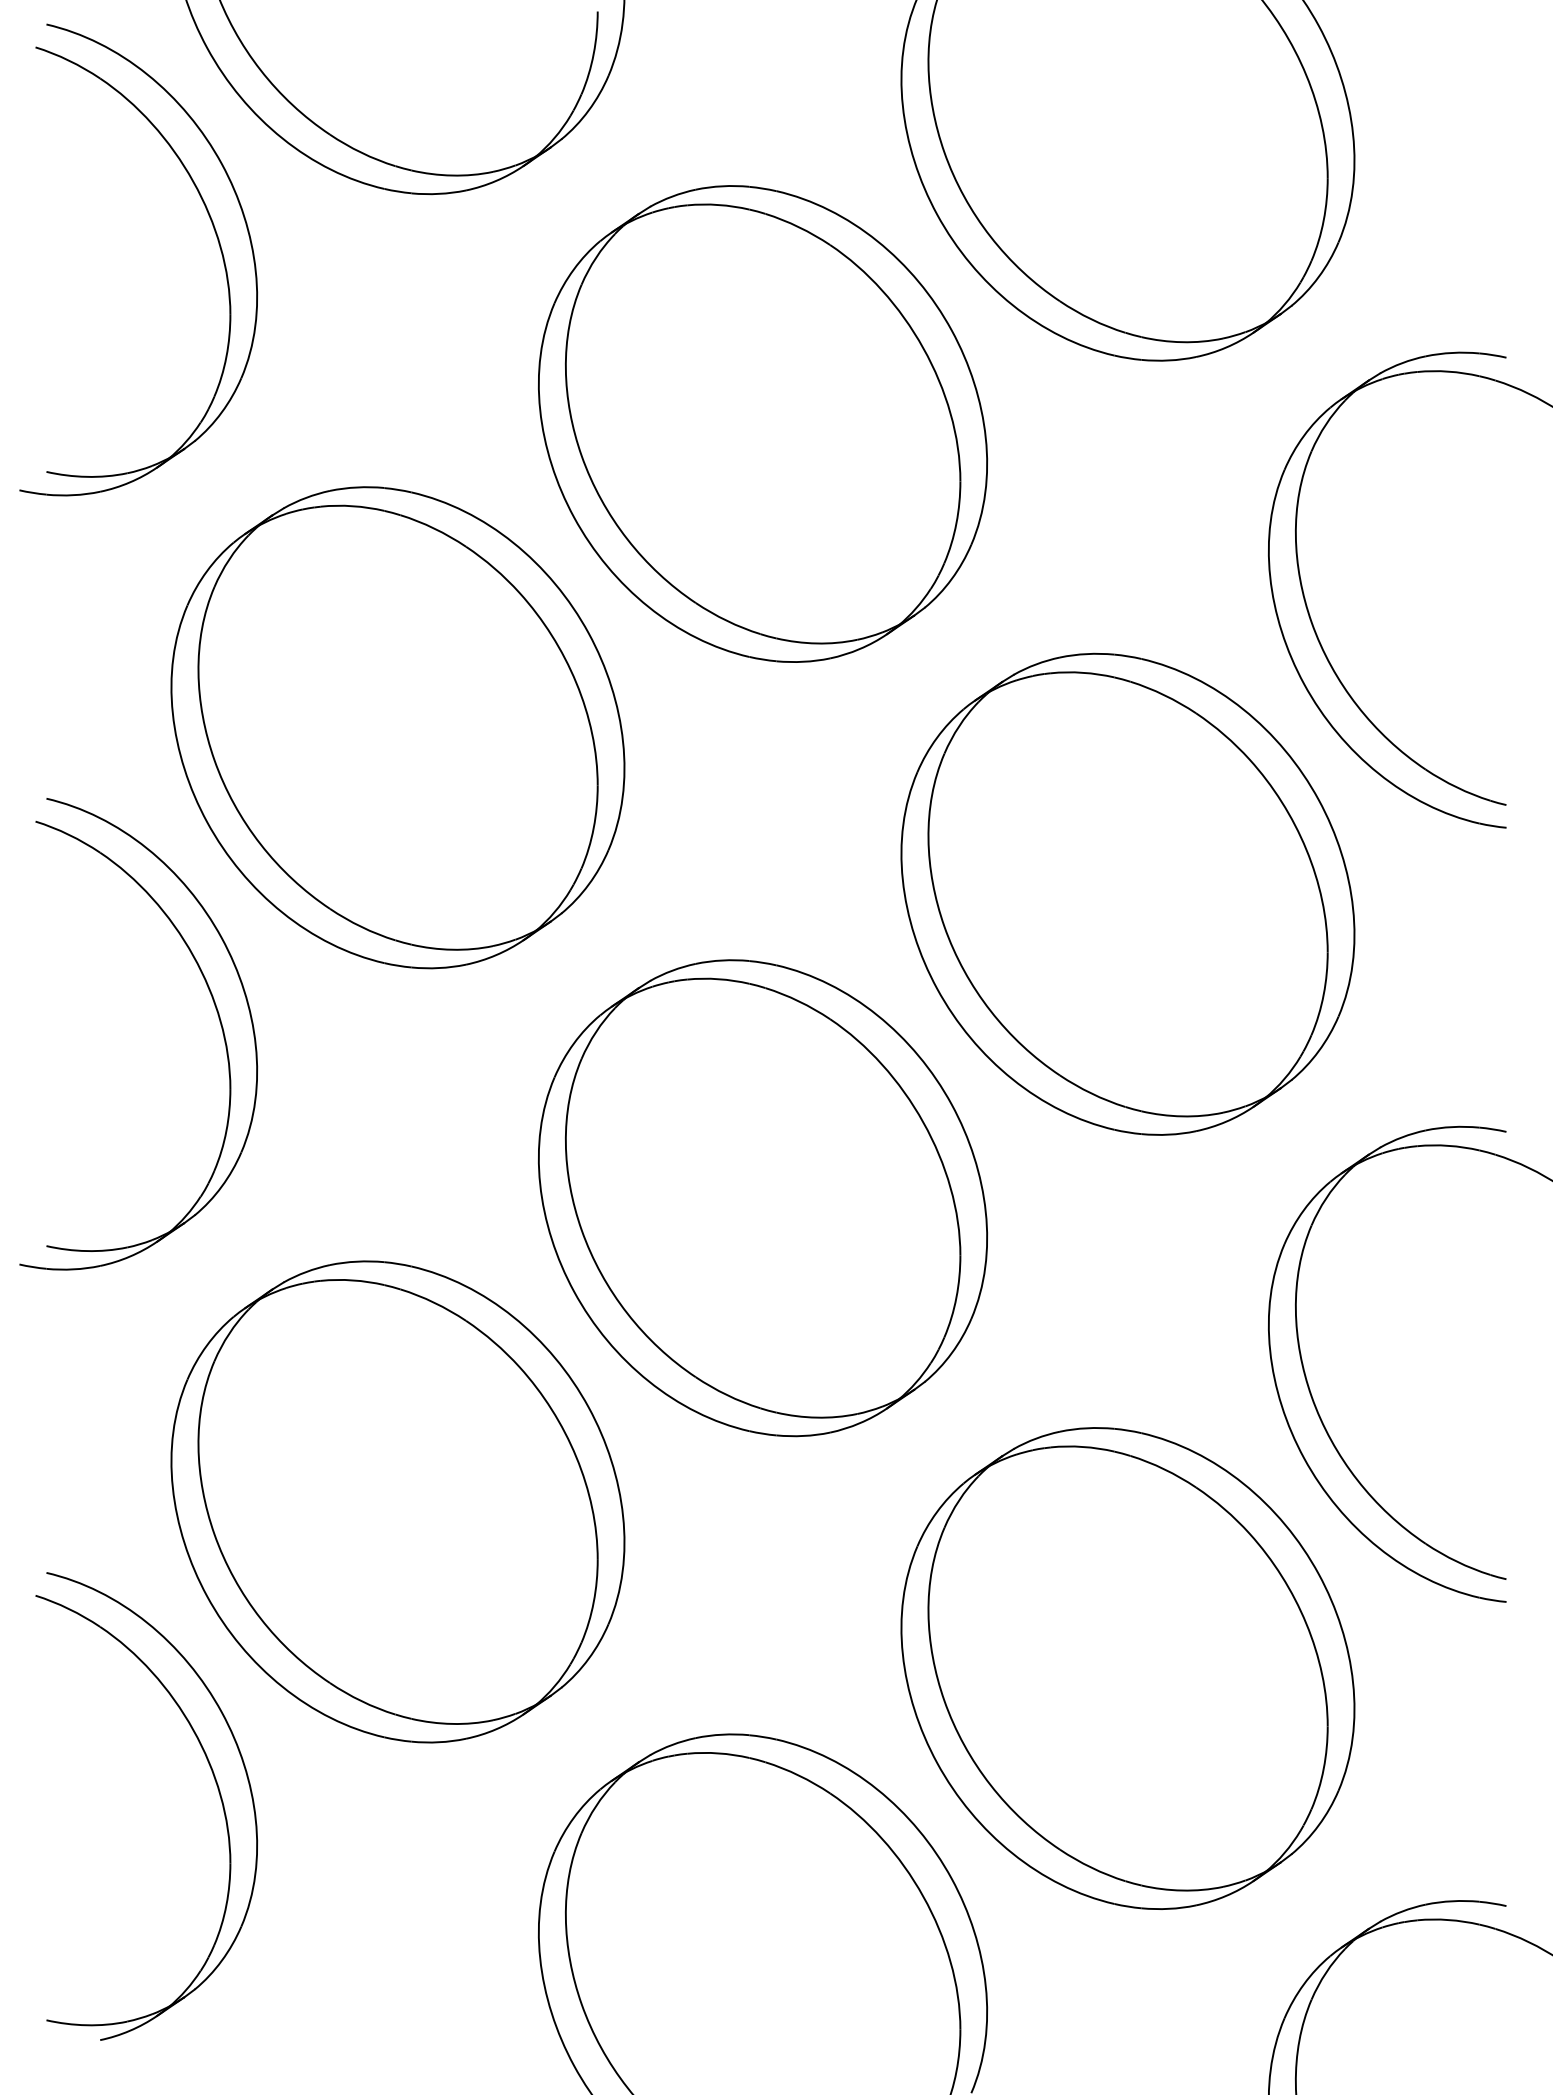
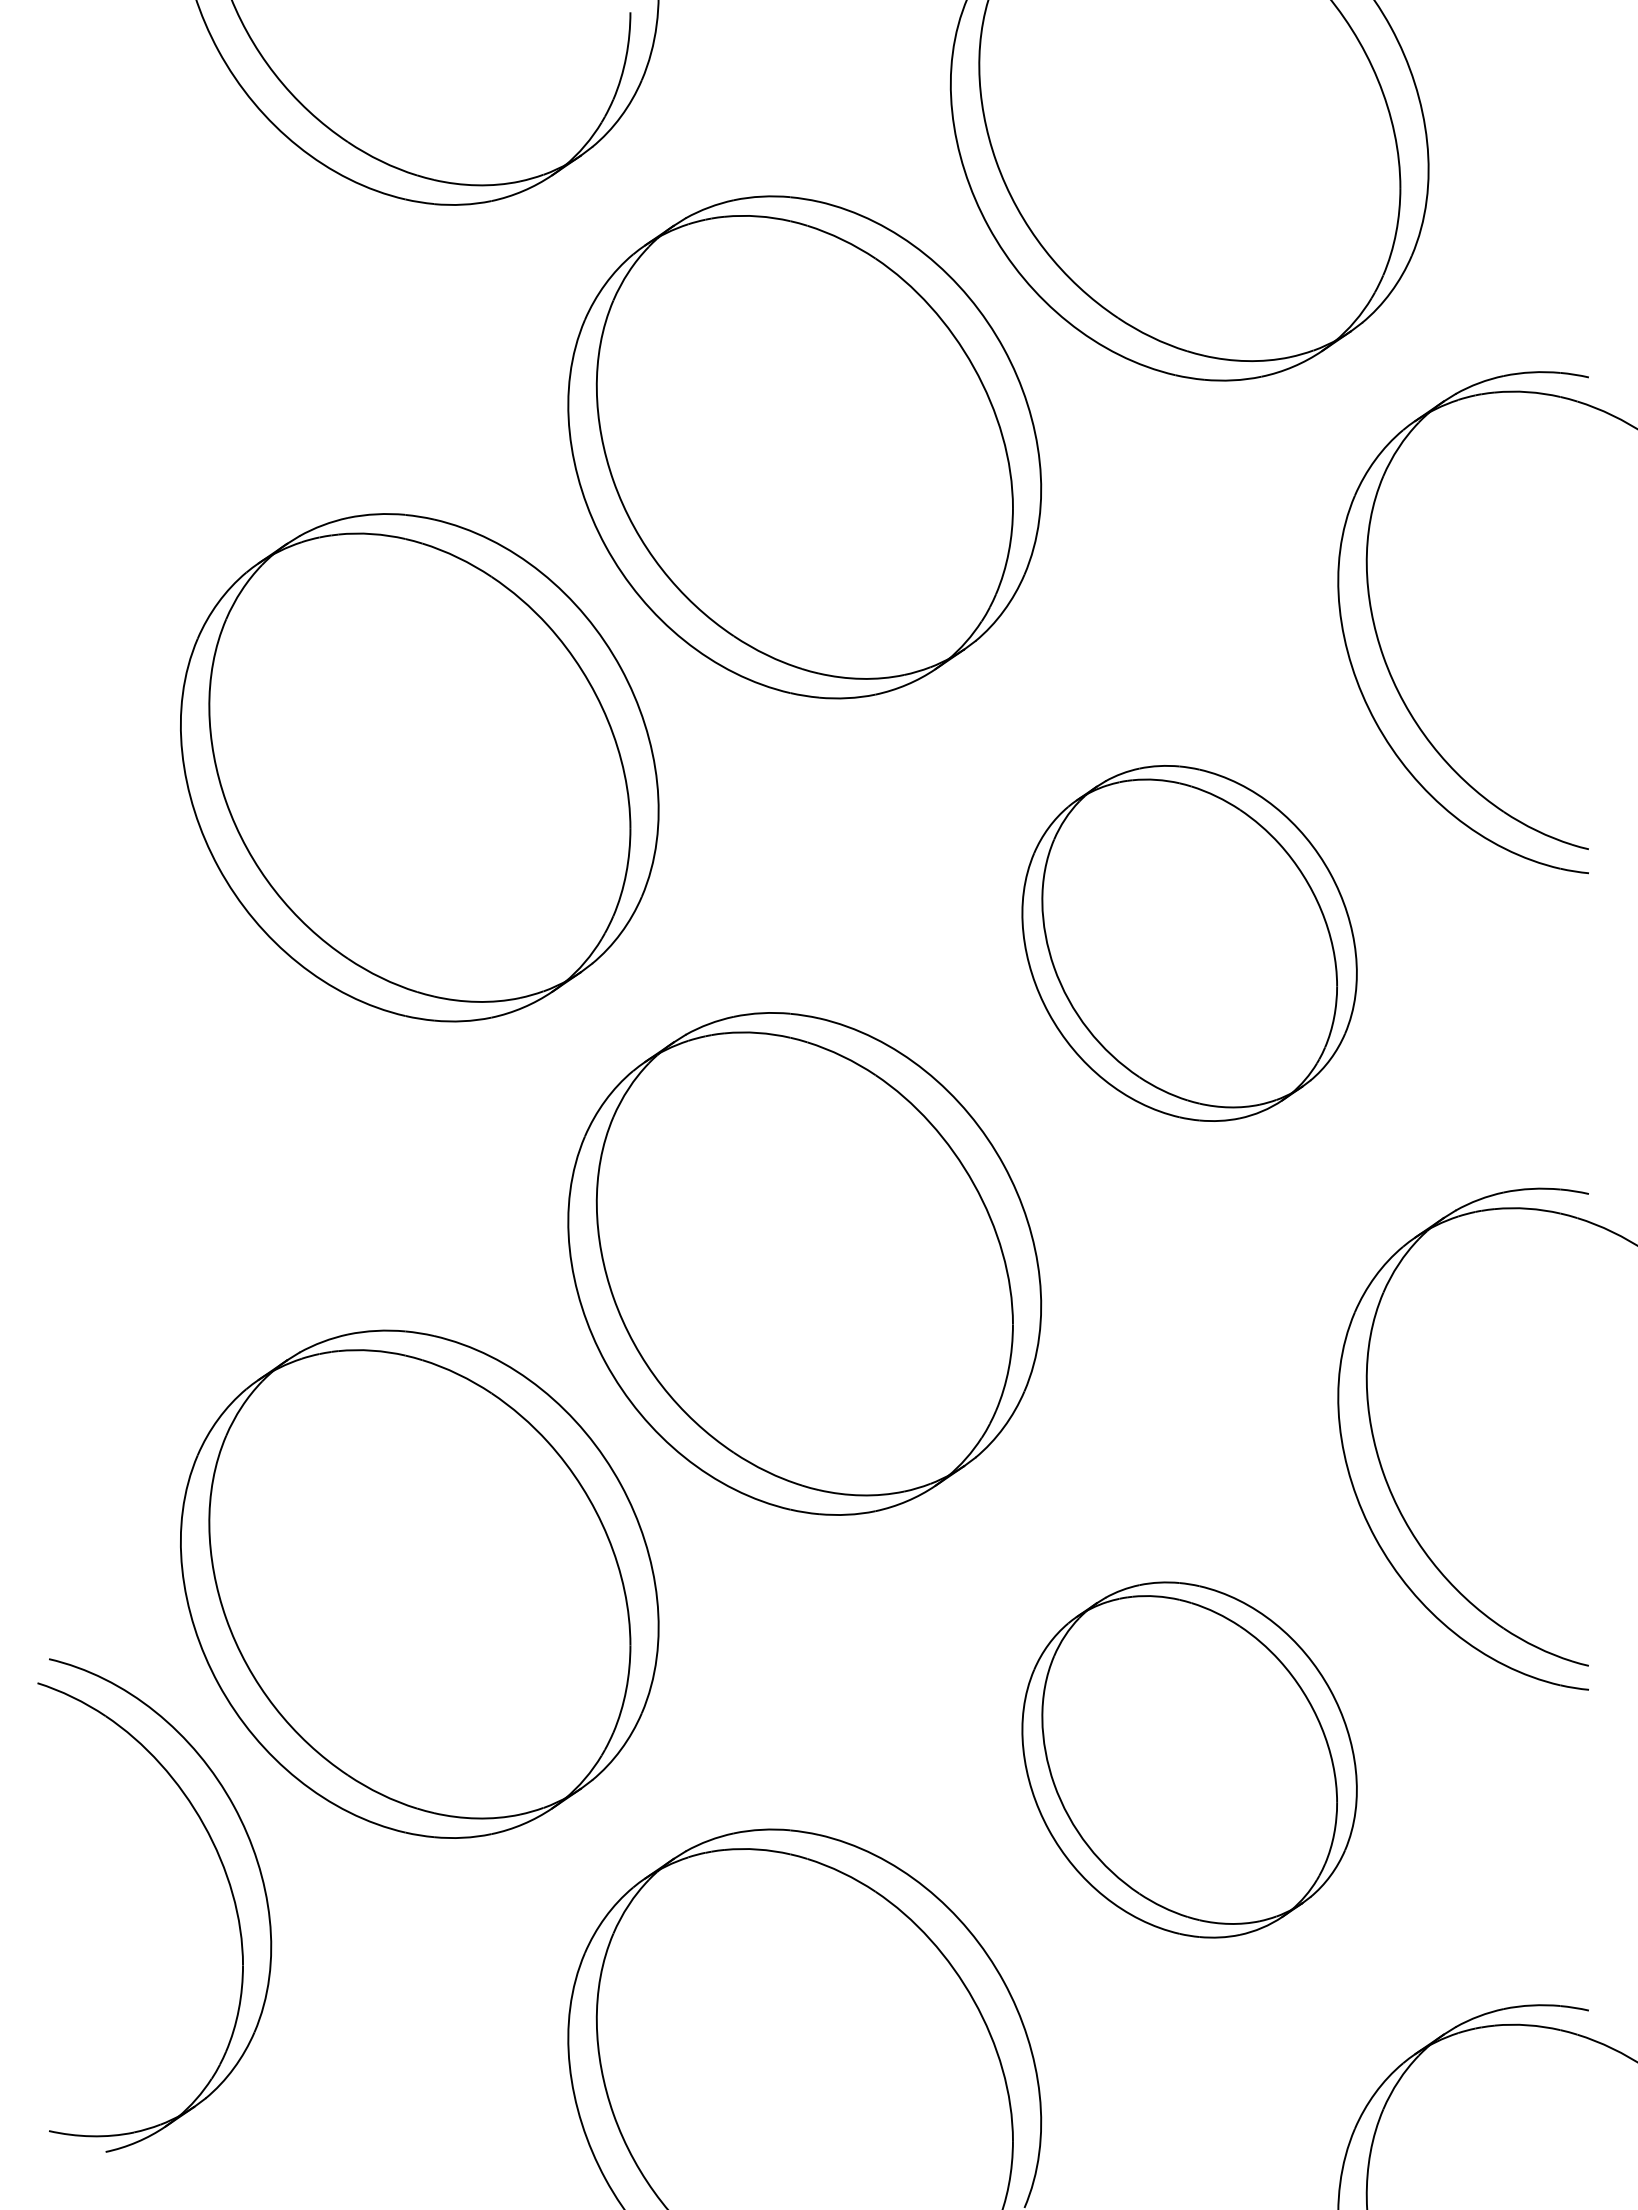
part: (215, 235) -> (227, 248), removed
part: (1127, 894) -> (1189, 943), size x0.7
part: (215, 1009) -> (227, 1064), removed
part: (1127, 1668) -> (1189, 1759), size x0.7

